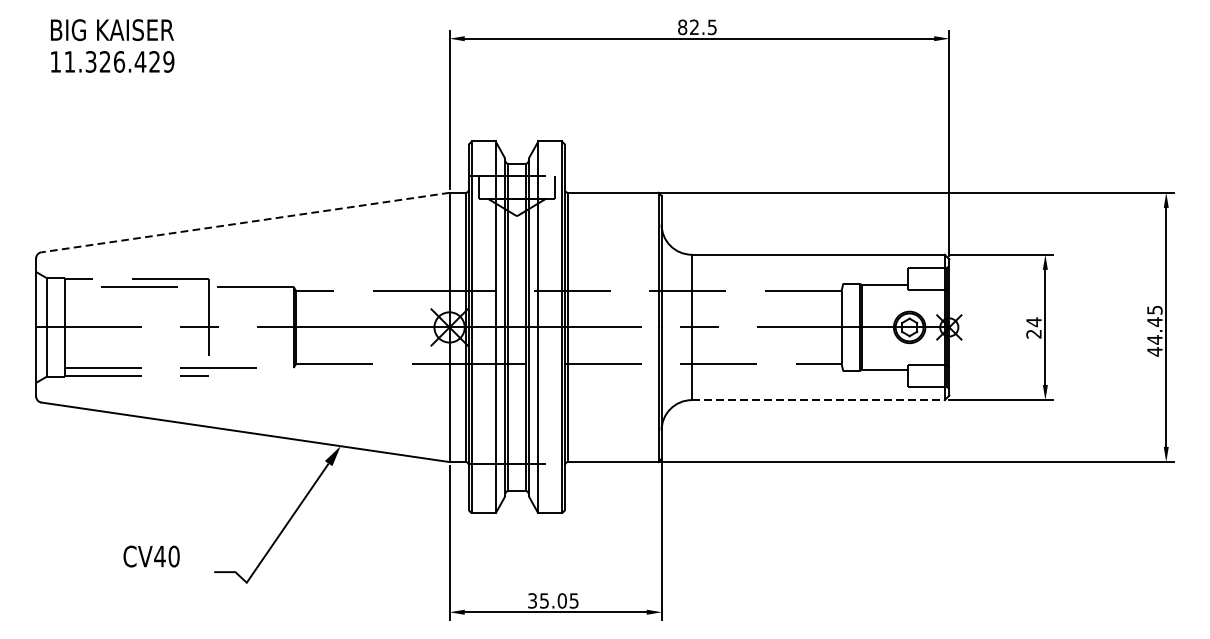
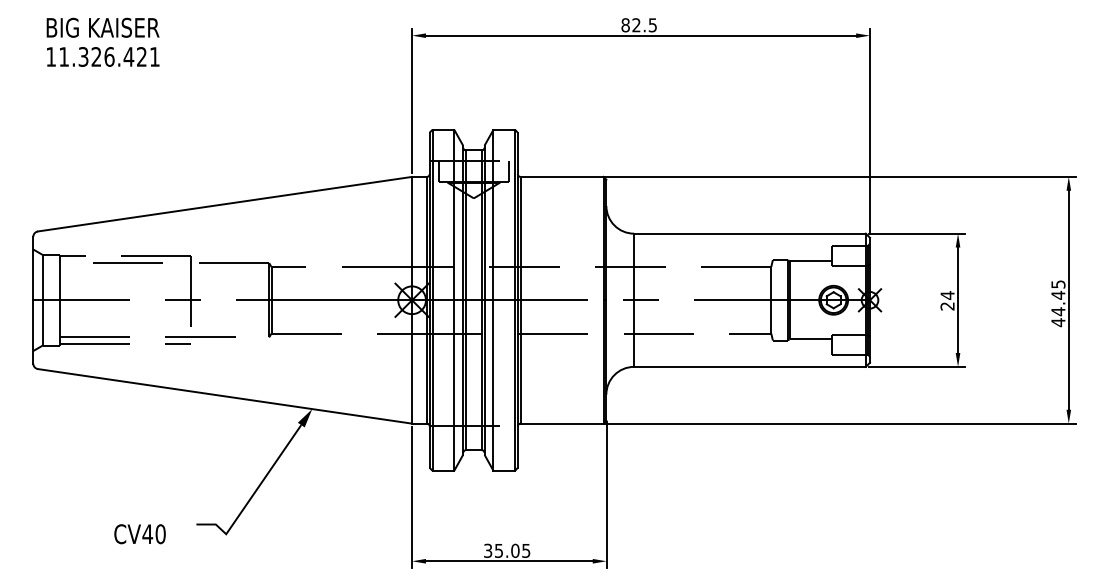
text: (168, 61) -> (154, 56), 11.326.429 -> 11.326.421
line: (244, 222) -> (224, 204), dashed -> solid
line: (817, 399) -> (749, 366), dashed -> solid
text: (151, 556) -> (139, 534), moved

